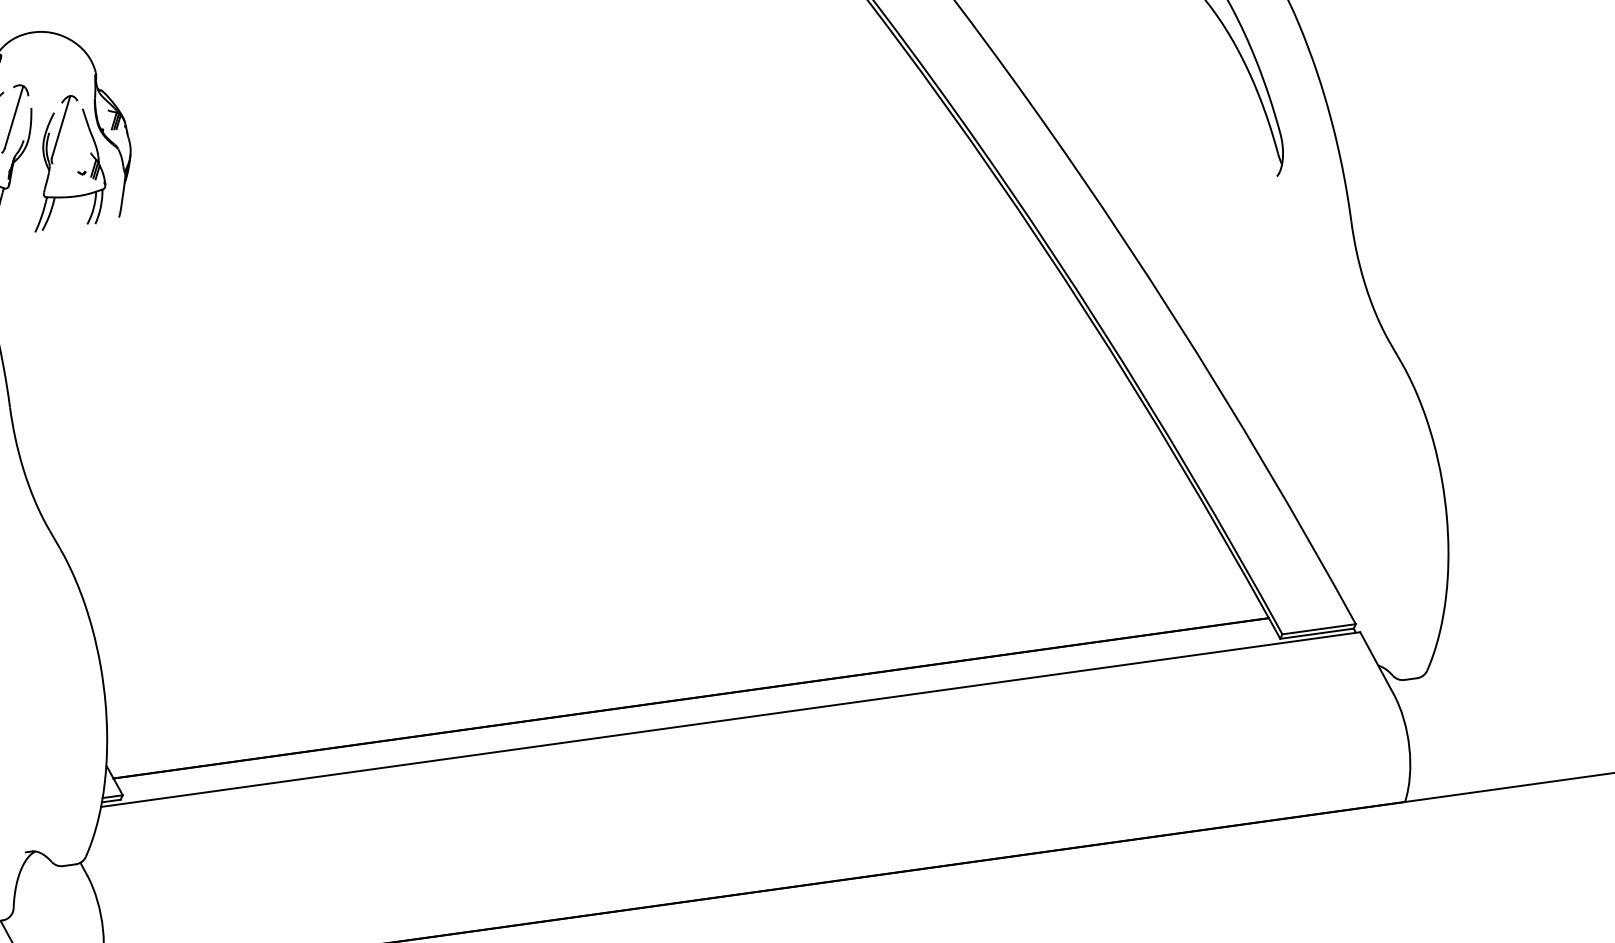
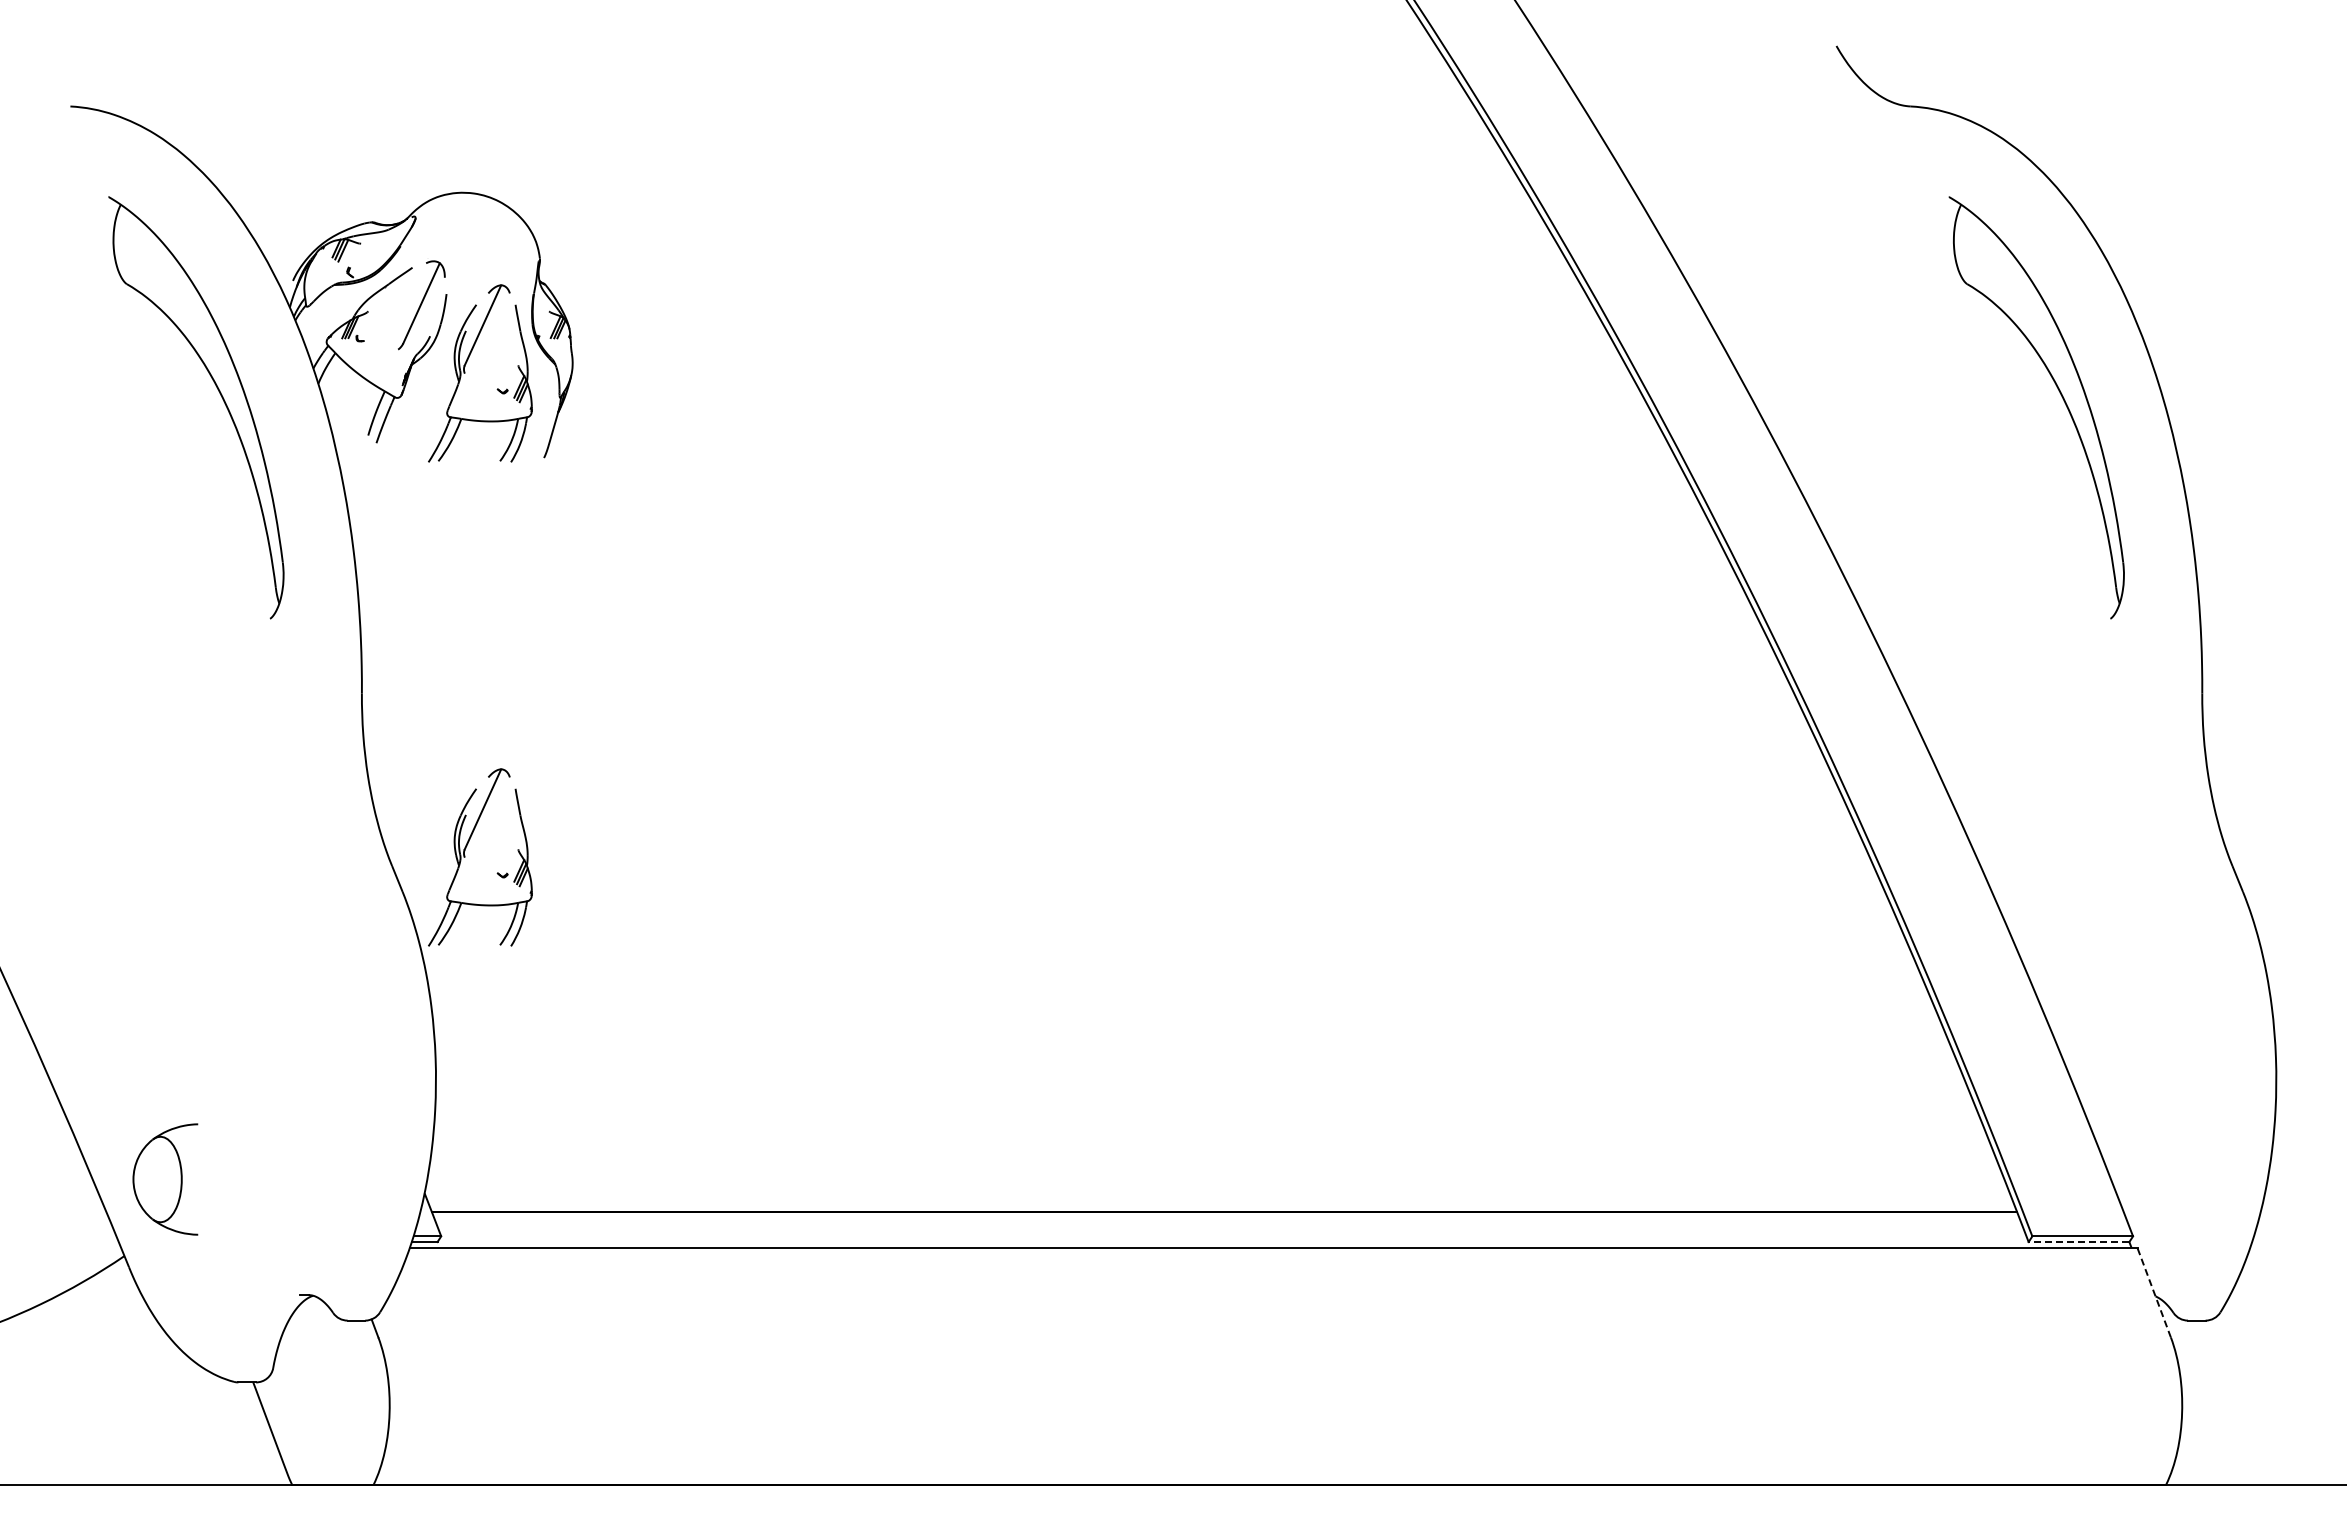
part: (102, 516) -> (465, 857), added
line: (1316, 634) -> (2078, 1242), solid -> dashed
line: (1377, 662) -> (2154, 1292), solid -> dashed

